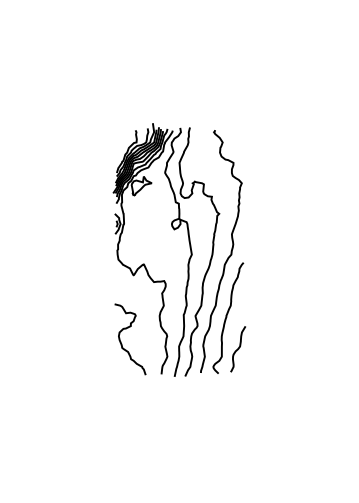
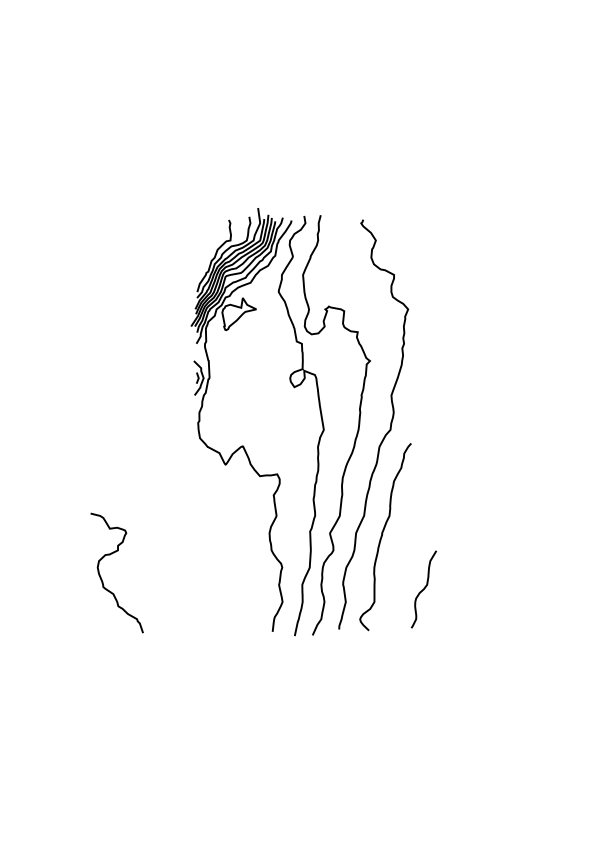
curve: (121, 341) -> (102, 576), moved
curve: (238, 349) -> (424, 589), moved

